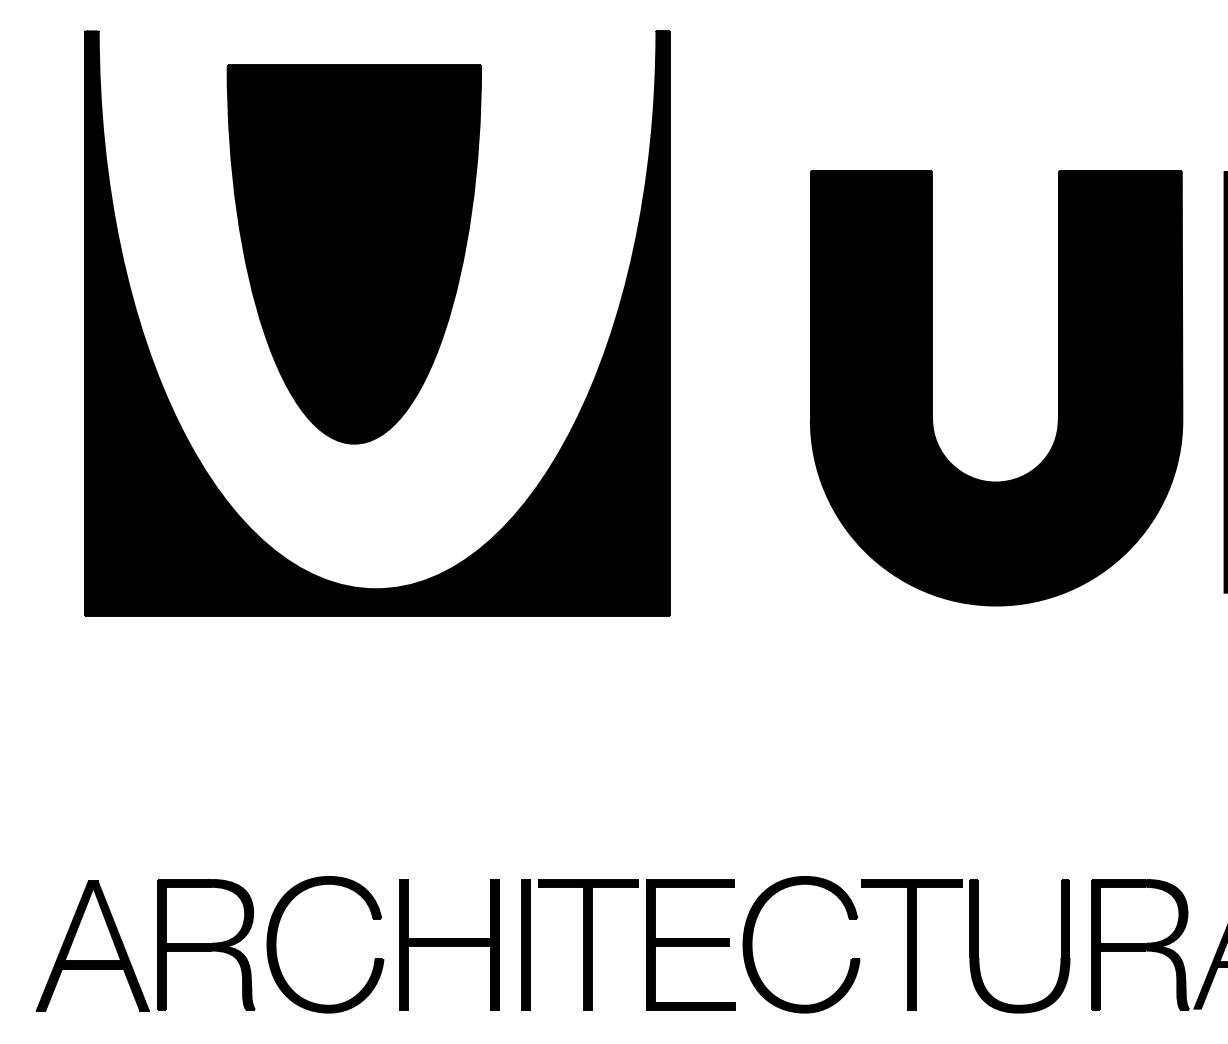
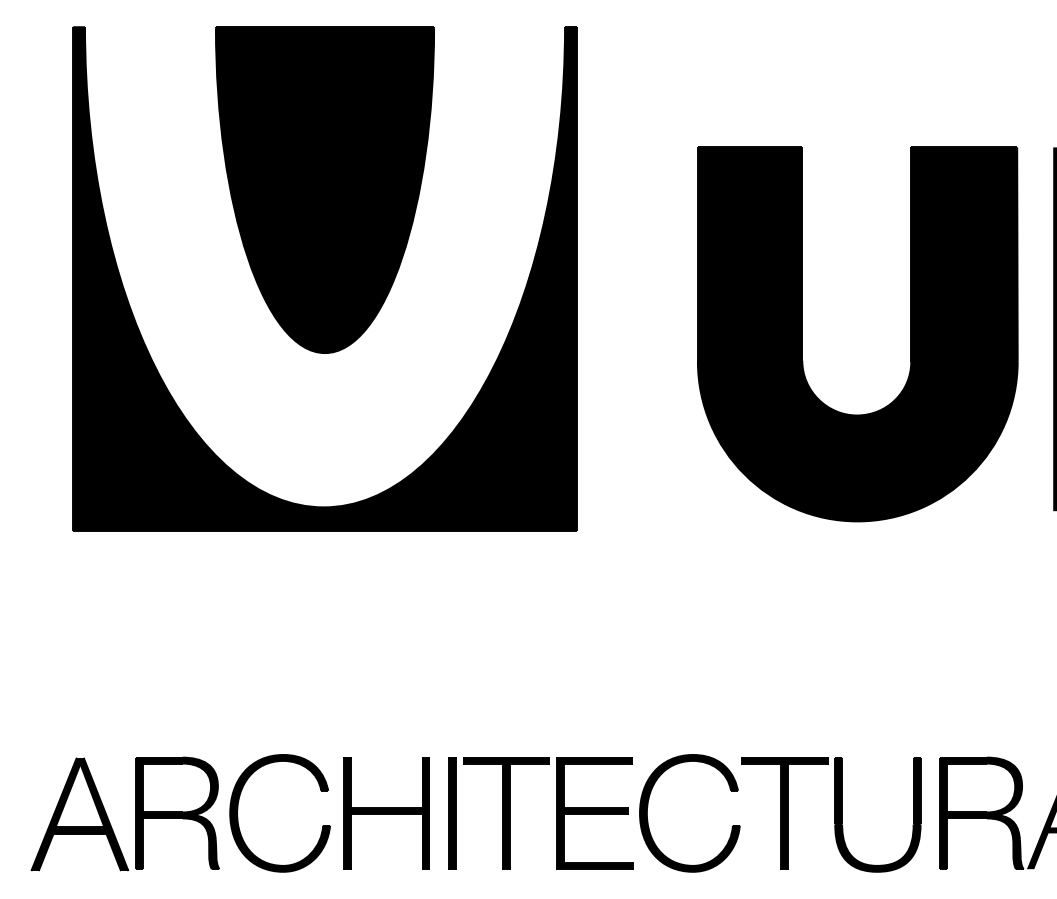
part: (353, 253) -> (324, 189), moved

